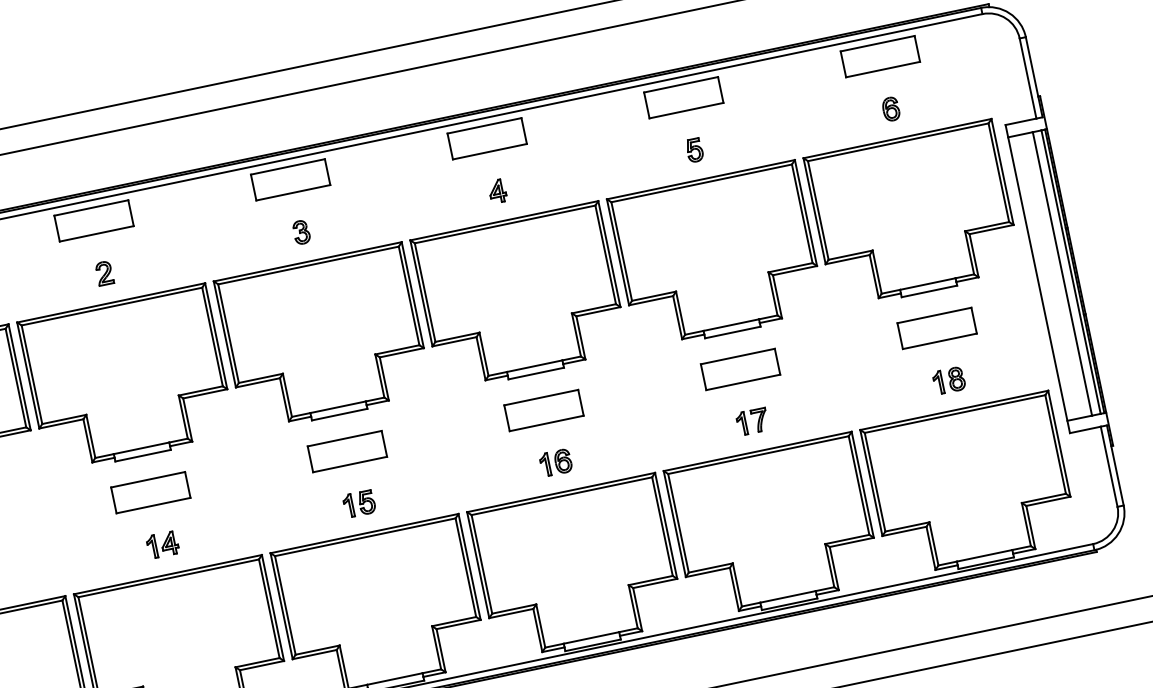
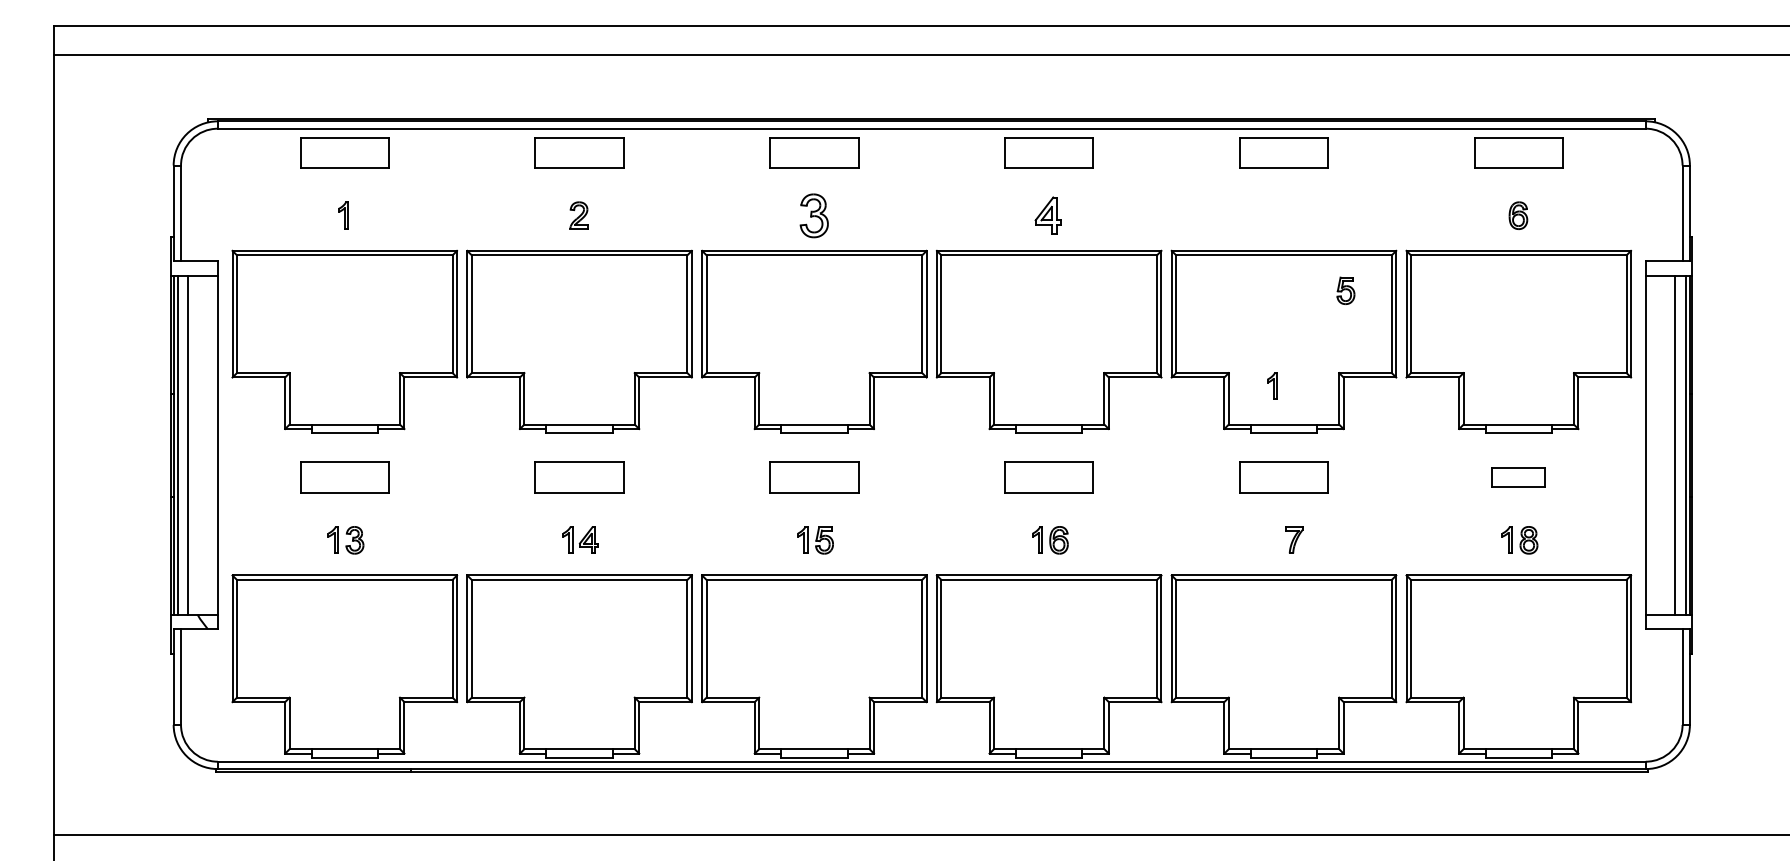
part: (694, 150) -> (1345, 290), moved
part: (497, 191) -> (1048, 215), size x1.4
part: (301, 232) -> (814, 215), size x1.6
part: (936, 328) -> (1518, 477), size x0.6
part: (741, 423) -> (1272, 385), moved

